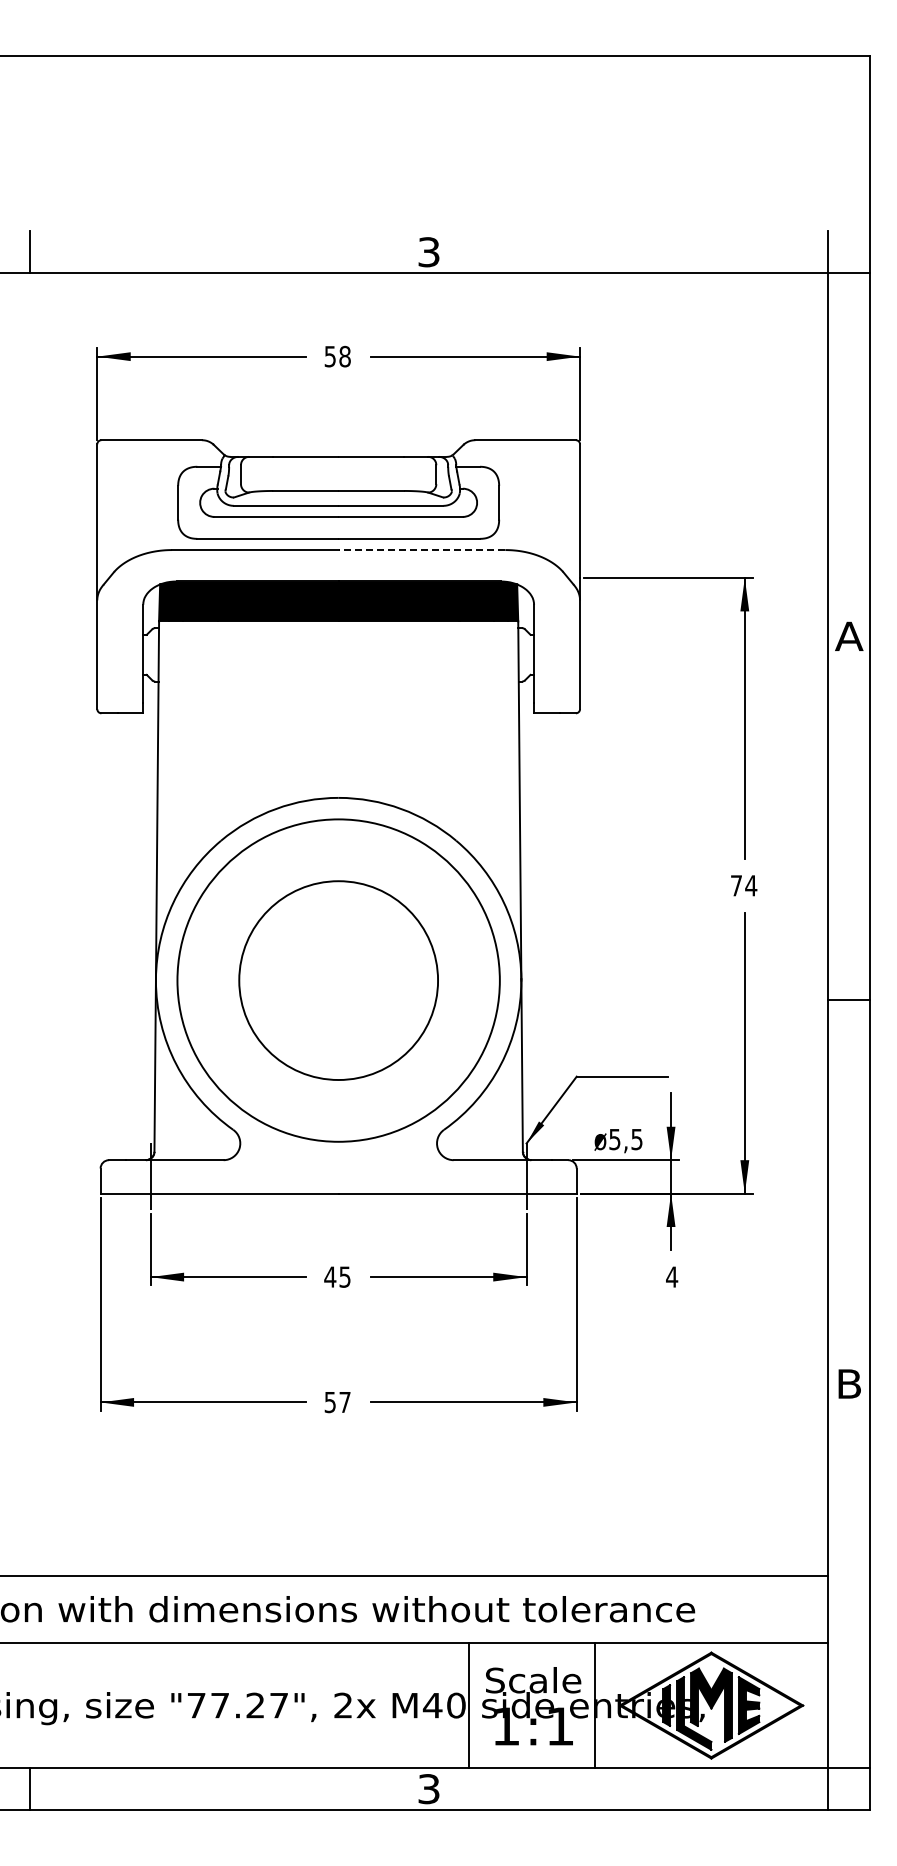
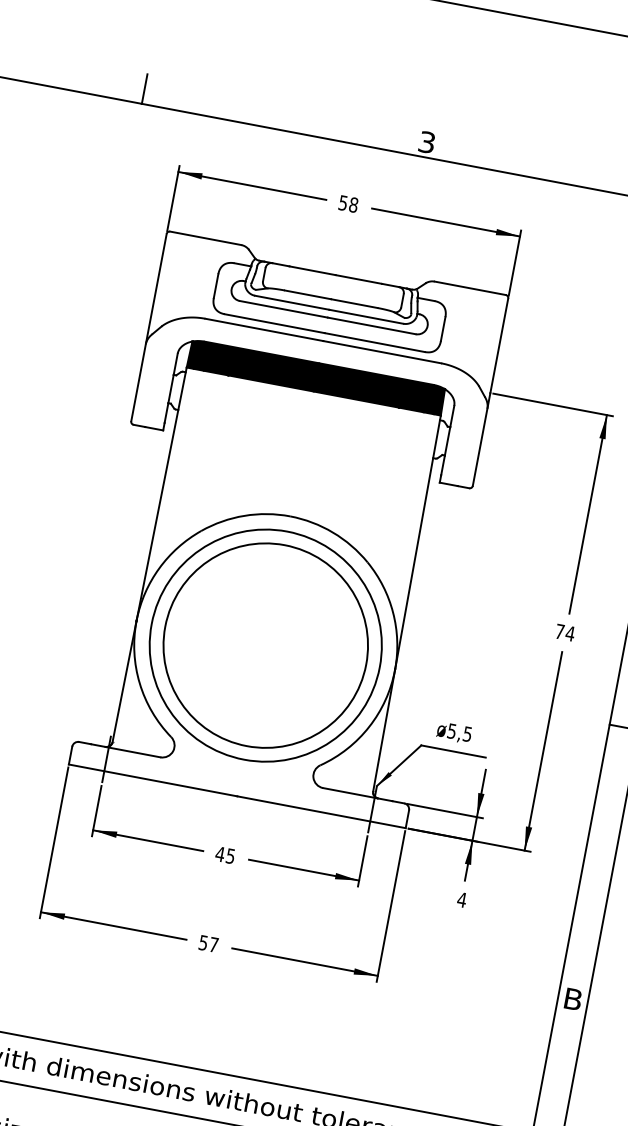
line: (421, 550) -> (381, 352), dashed -> solid
circle: (338, 980) -> (265, 645), size x1.43
text: (618, 1141) -> (454, 733), moved

